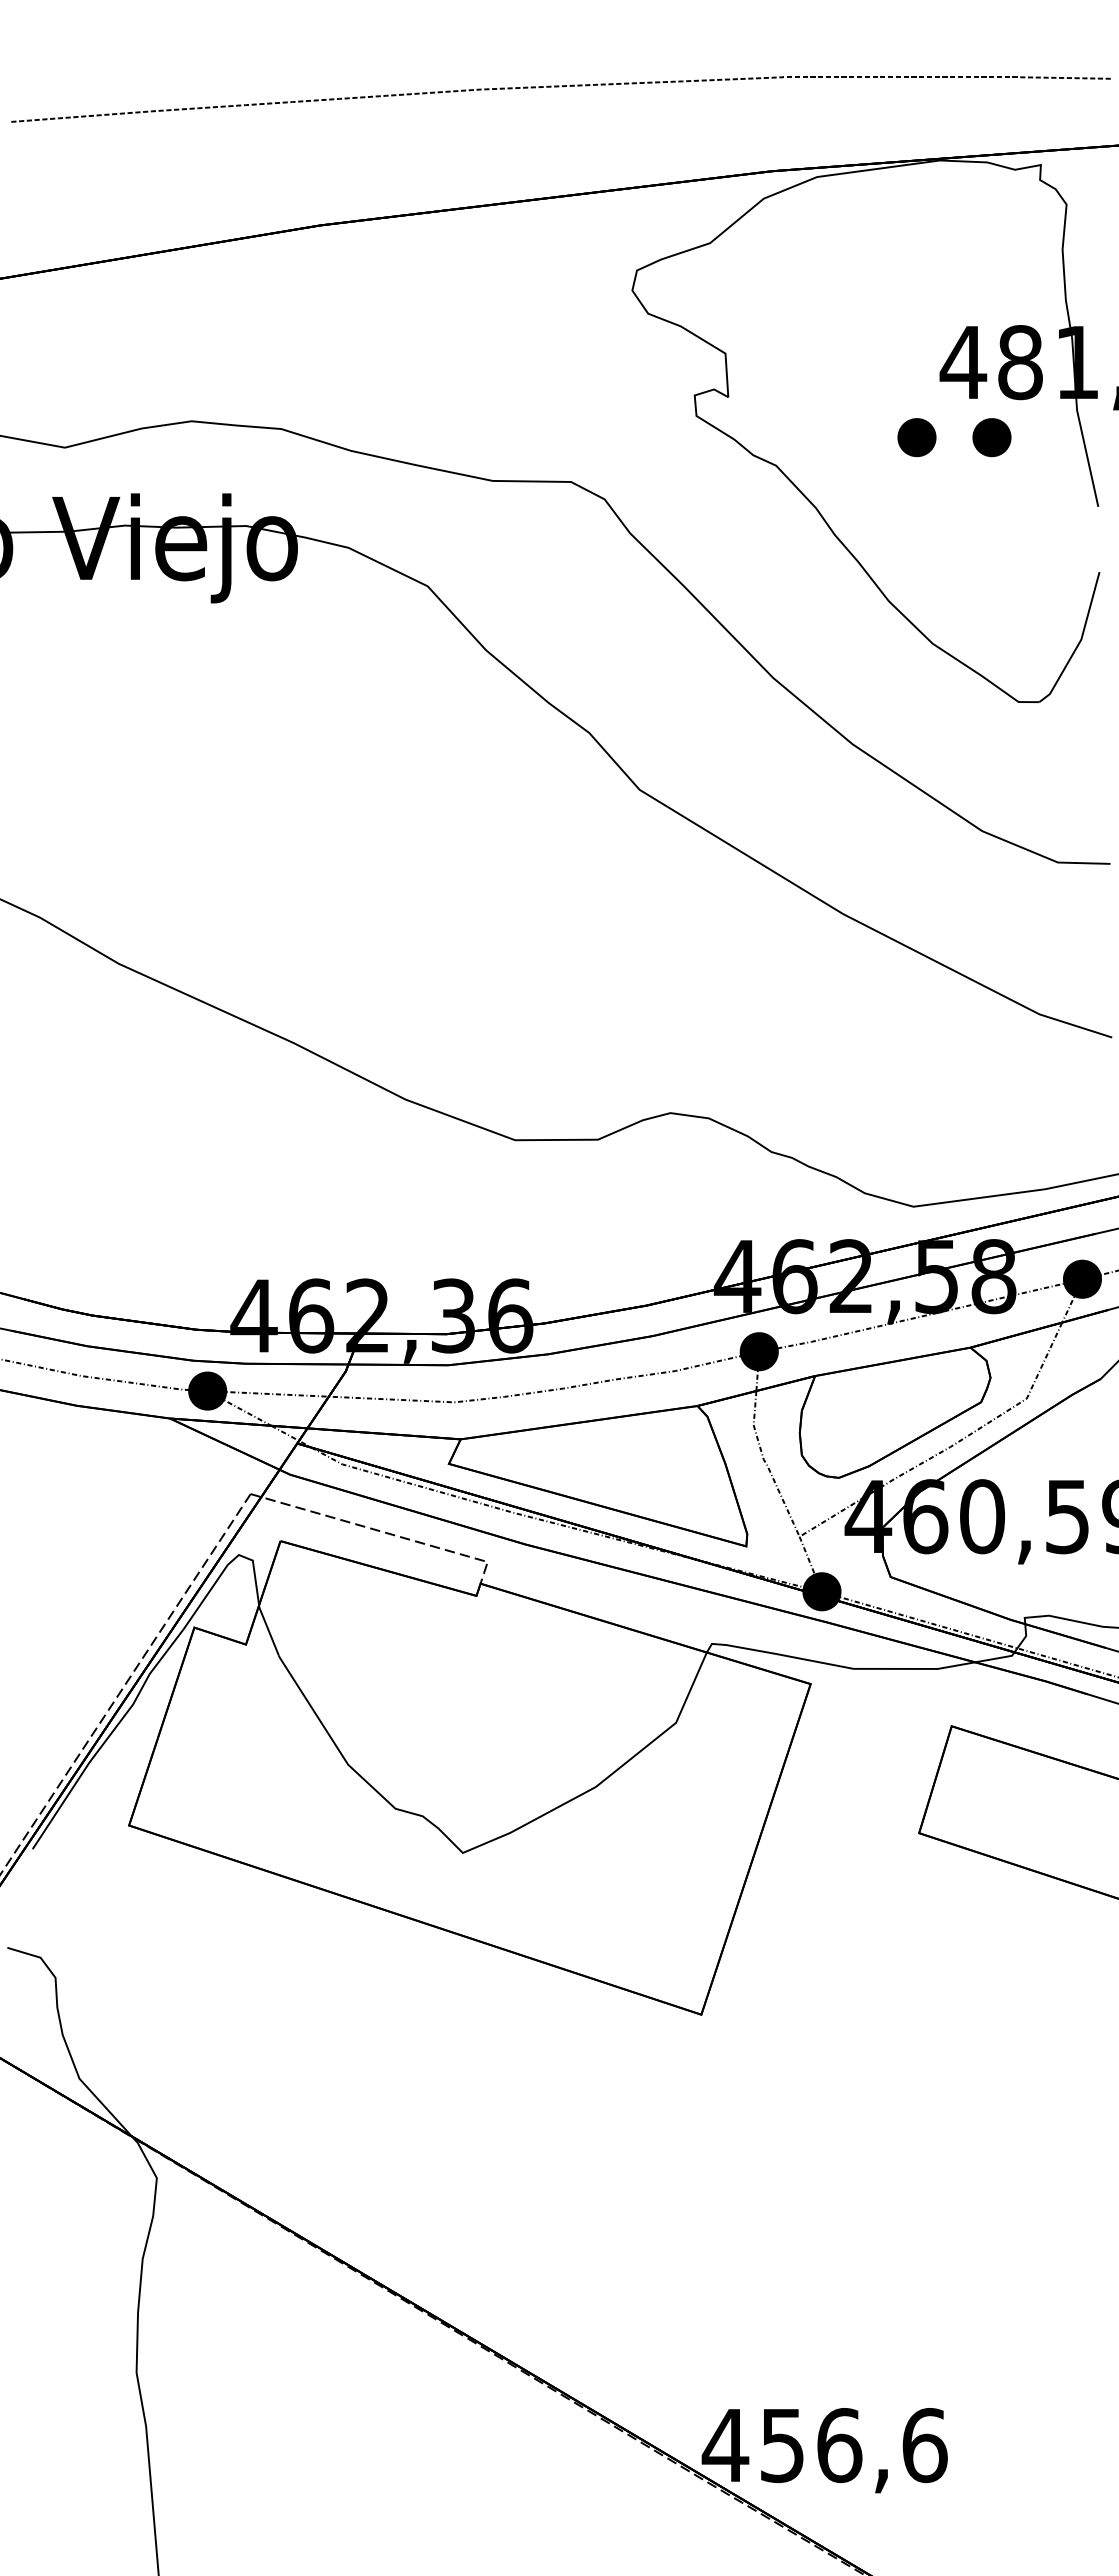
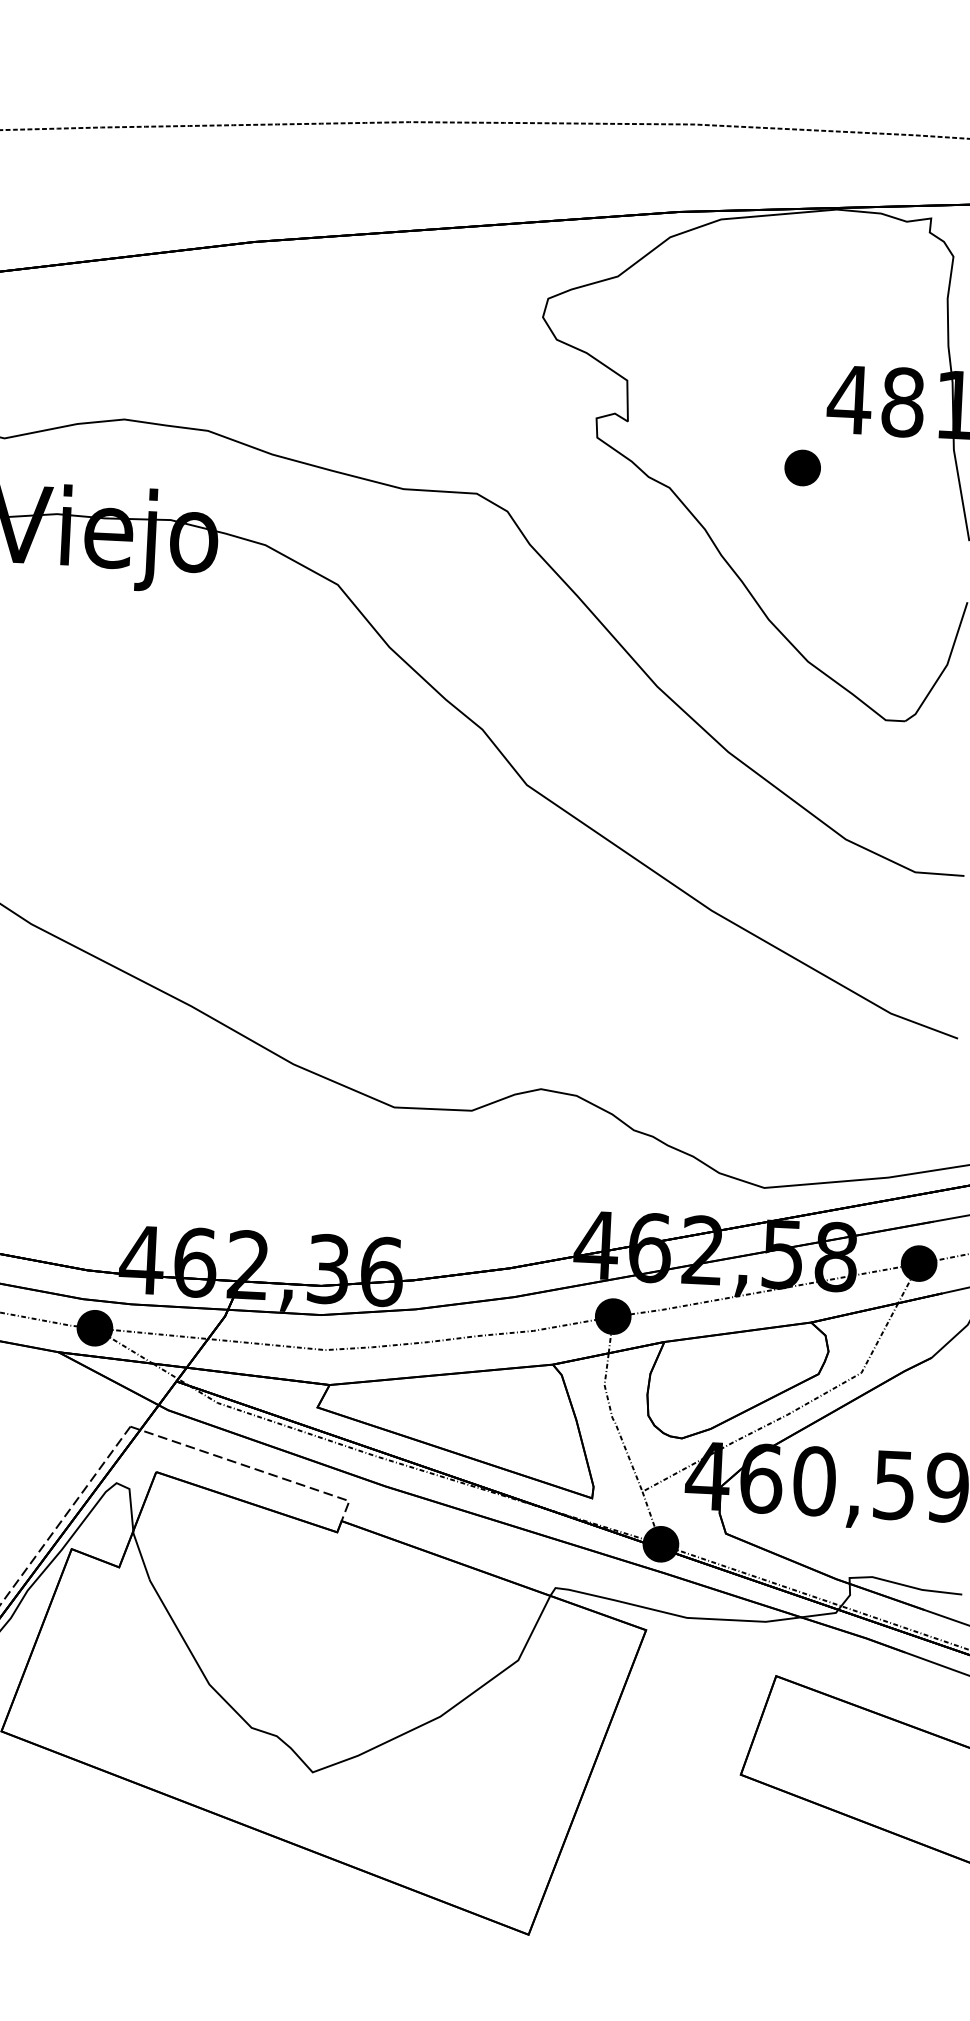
part: (991, 437) -> (872, 471), removed

